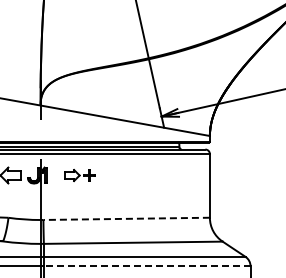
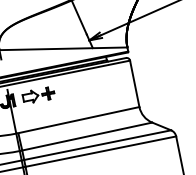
part: (79, 175) -> (38, 95), size x1.43
line: (126, 218) -> (78, 119), dashed -> solid
line: (146, 266) -> (100, 151), dashed -> solid

